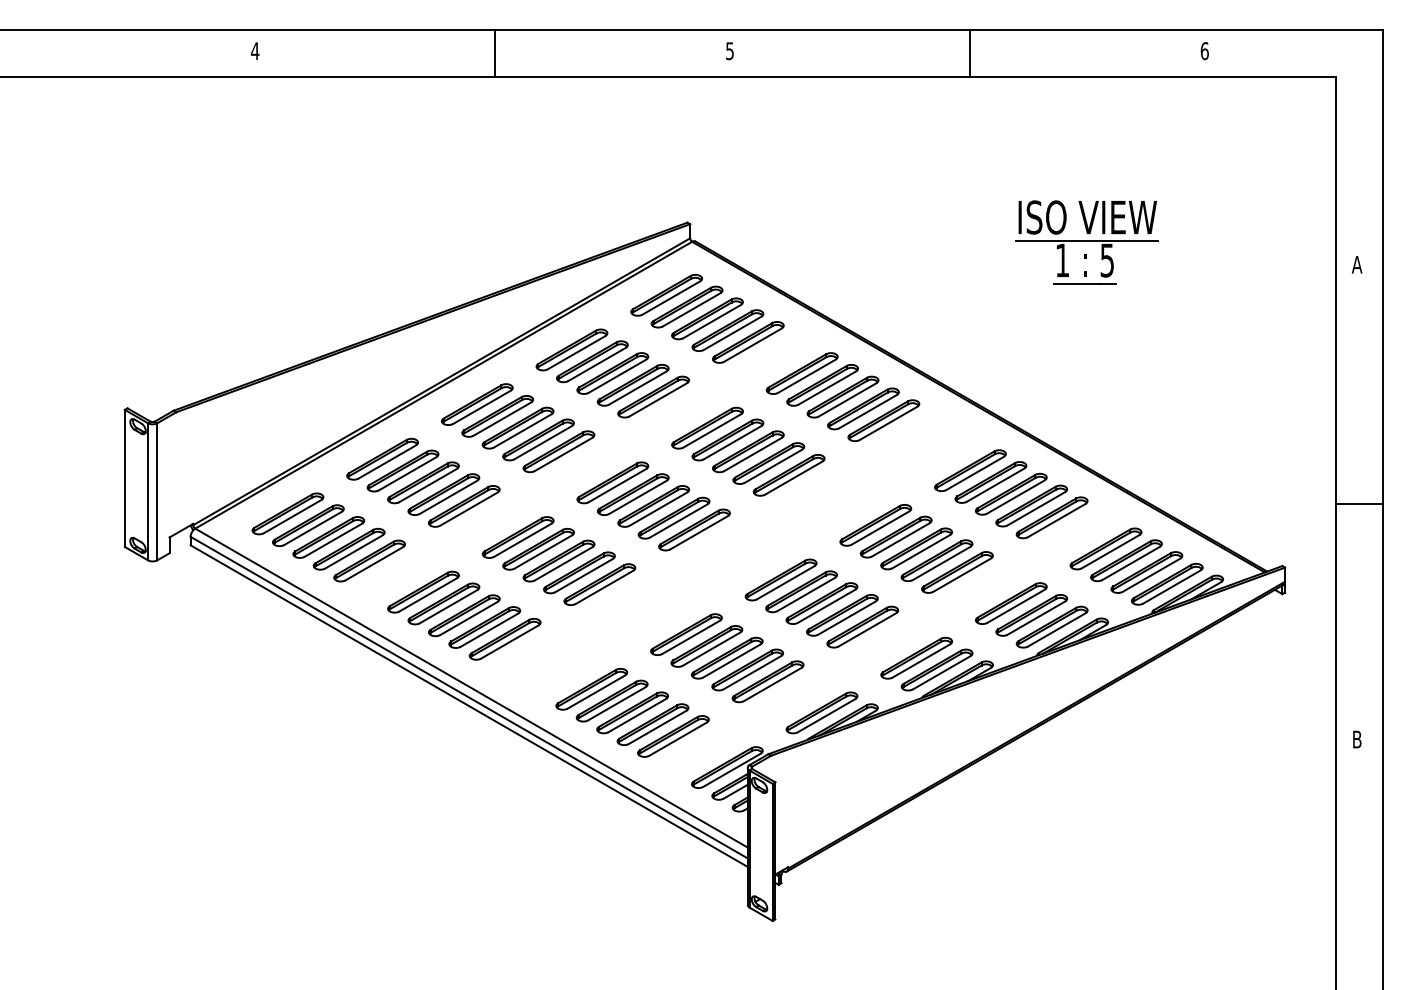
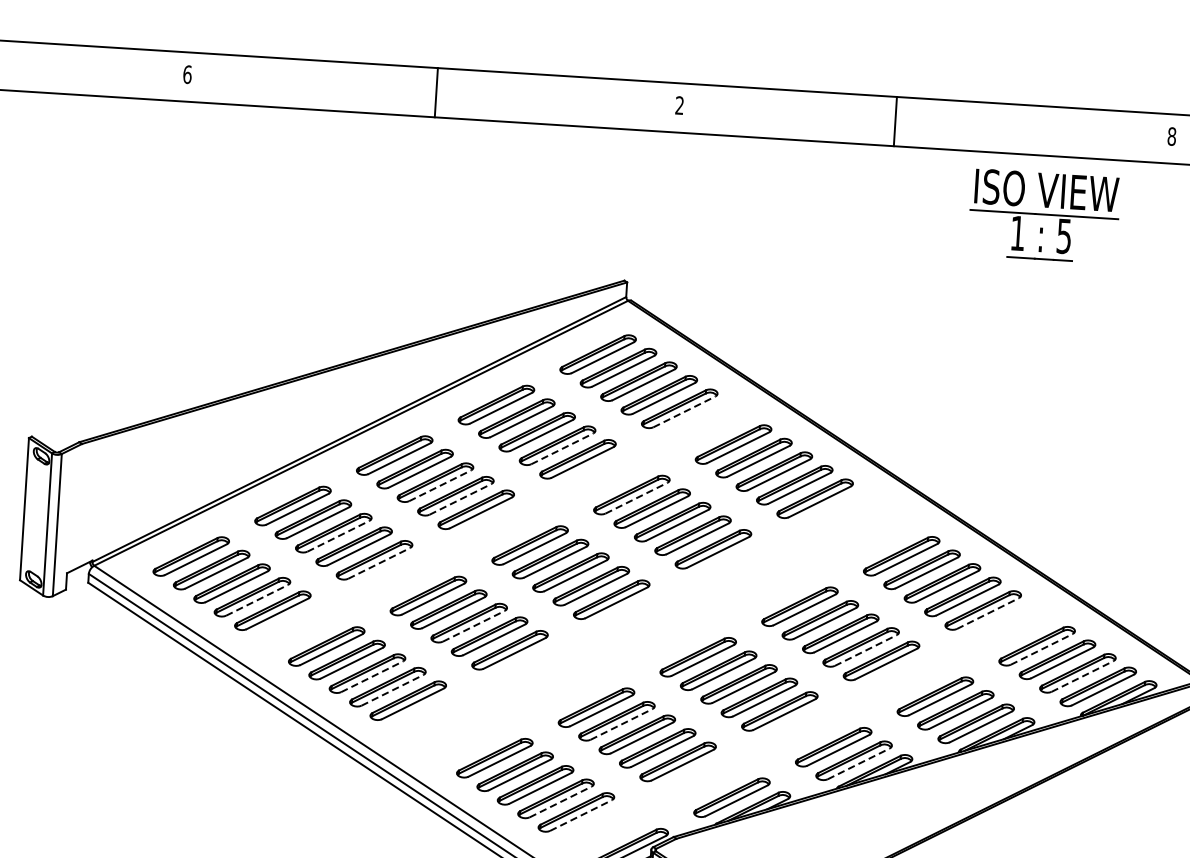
text: (1204, 50) -> (1171, 135), 6 -> 8
text: (254, 51) -> (186, 74), 4 -> 6
text: (729, 51) -> (679, 105), 5 -> 2
line: (970, 53) -> (895, 121), moved
part: (1086, 242) -> (1043, 216), moved
line: (753, 344) -> (684, 411), solid -> dashed
line: (638, 387) -> (562, 448), solid -> dashed
line: (523, 430) -> (440, 485), solid -> dashed
line: (712, 430) -> (636, 497), solid -> dashed
line: (543, 442) -> (460, 499), solid -> dashed
line: (428, 485) -> (338, 536), solid -> dashed
line: (469, 508) -> (379, 562), solid -> dashed
line: (1057, 520) -> (988, 613), solid -> dashed
line: (354, 551) -> (257, 599), solid -> dashed
line: (1111, 551) -> (1042, 649), solid -> dashed
line: (564, 563) -> (474, 626), solid -> dashed
line: (942, 563) -> (866, 650), solid -> dashed
line: (1151, 574) -> (1082, 675), solid -> dashed
line: (469, 618) -> (372, 676), solid -> dashed
line: (489, 629) -> (392, 689), solid -> dashed
line: (712, 648) -> (622, 723), solid -> dashed
line: (942, 672) -> (859, 763), solid -> dashed
line: (658, 727) -> (561, 802), solid -> dashed
line: (678, 738) -> (581, 814), solid -> dashed

